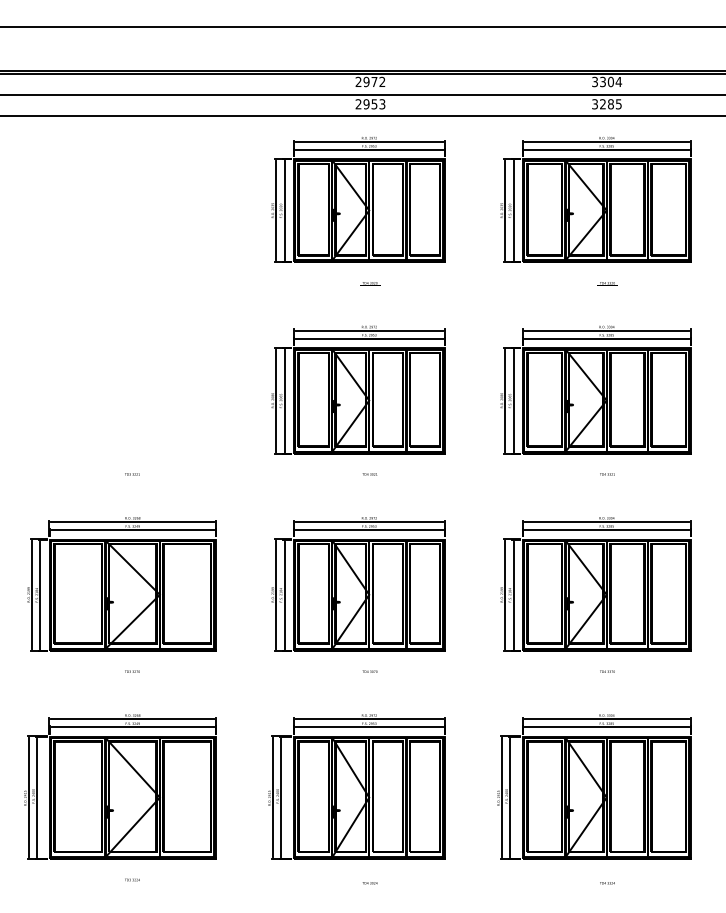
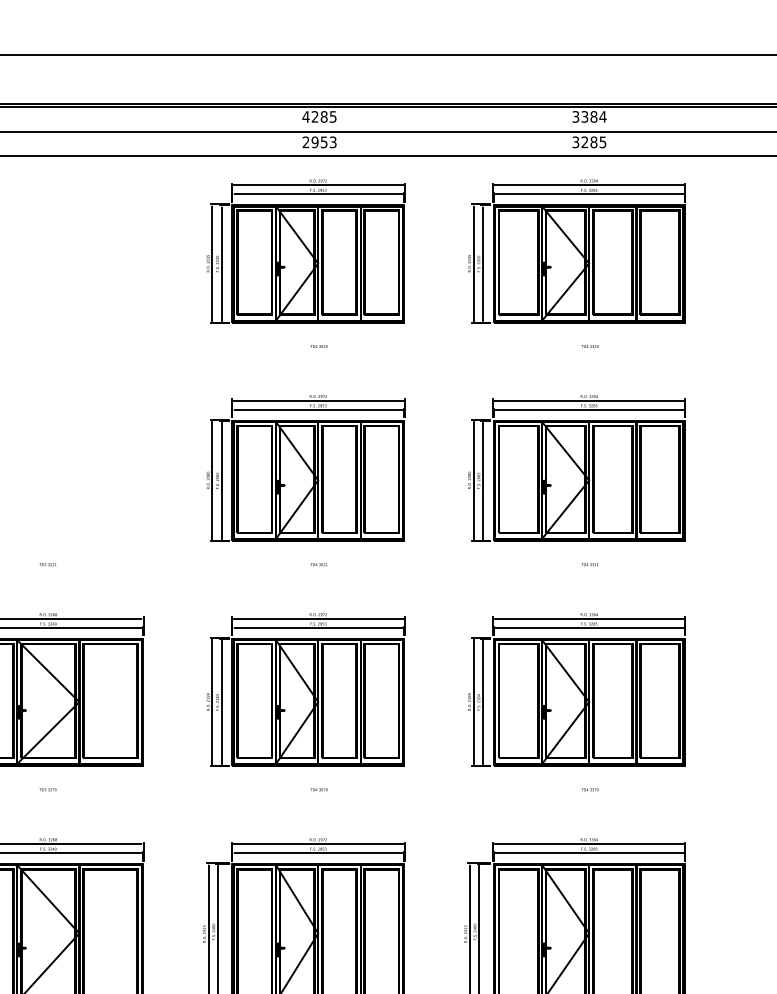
text: (370, 81) -> (319, 116), 2972 -> 4285
text: (610, 81) -> (593, 116), 3304 -> 3384

